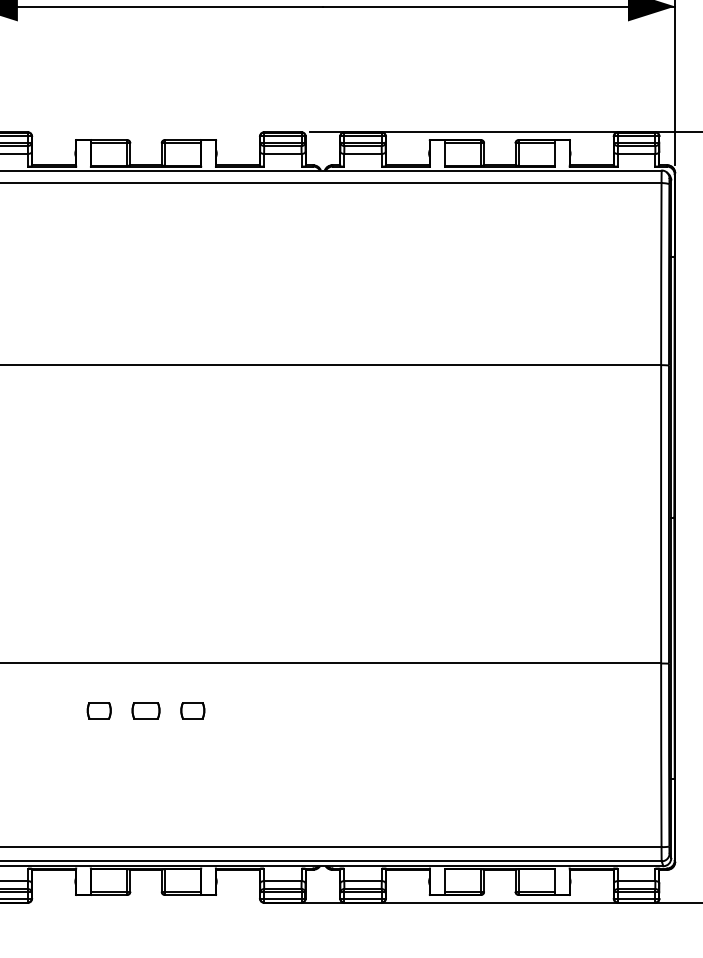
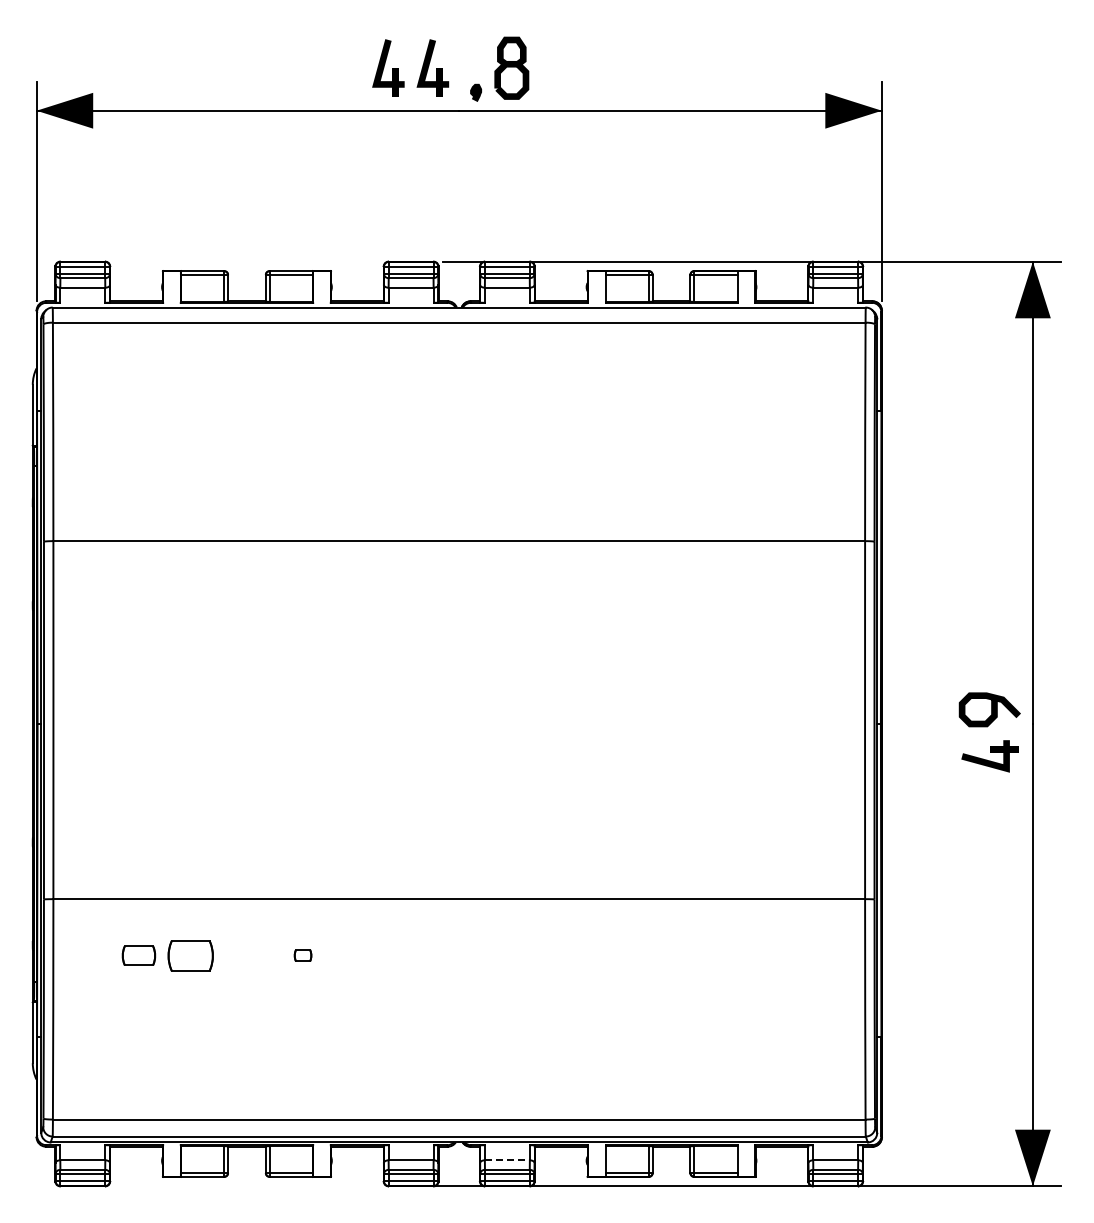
part: (98, 710) -> (190, 955), size x1.6
part: (145, 710) -> (138, 955), moved
part: (192, 710) -> (302, 955), size x0.6
line: (363, 881) -> (507, 1160), solid -> dashed

